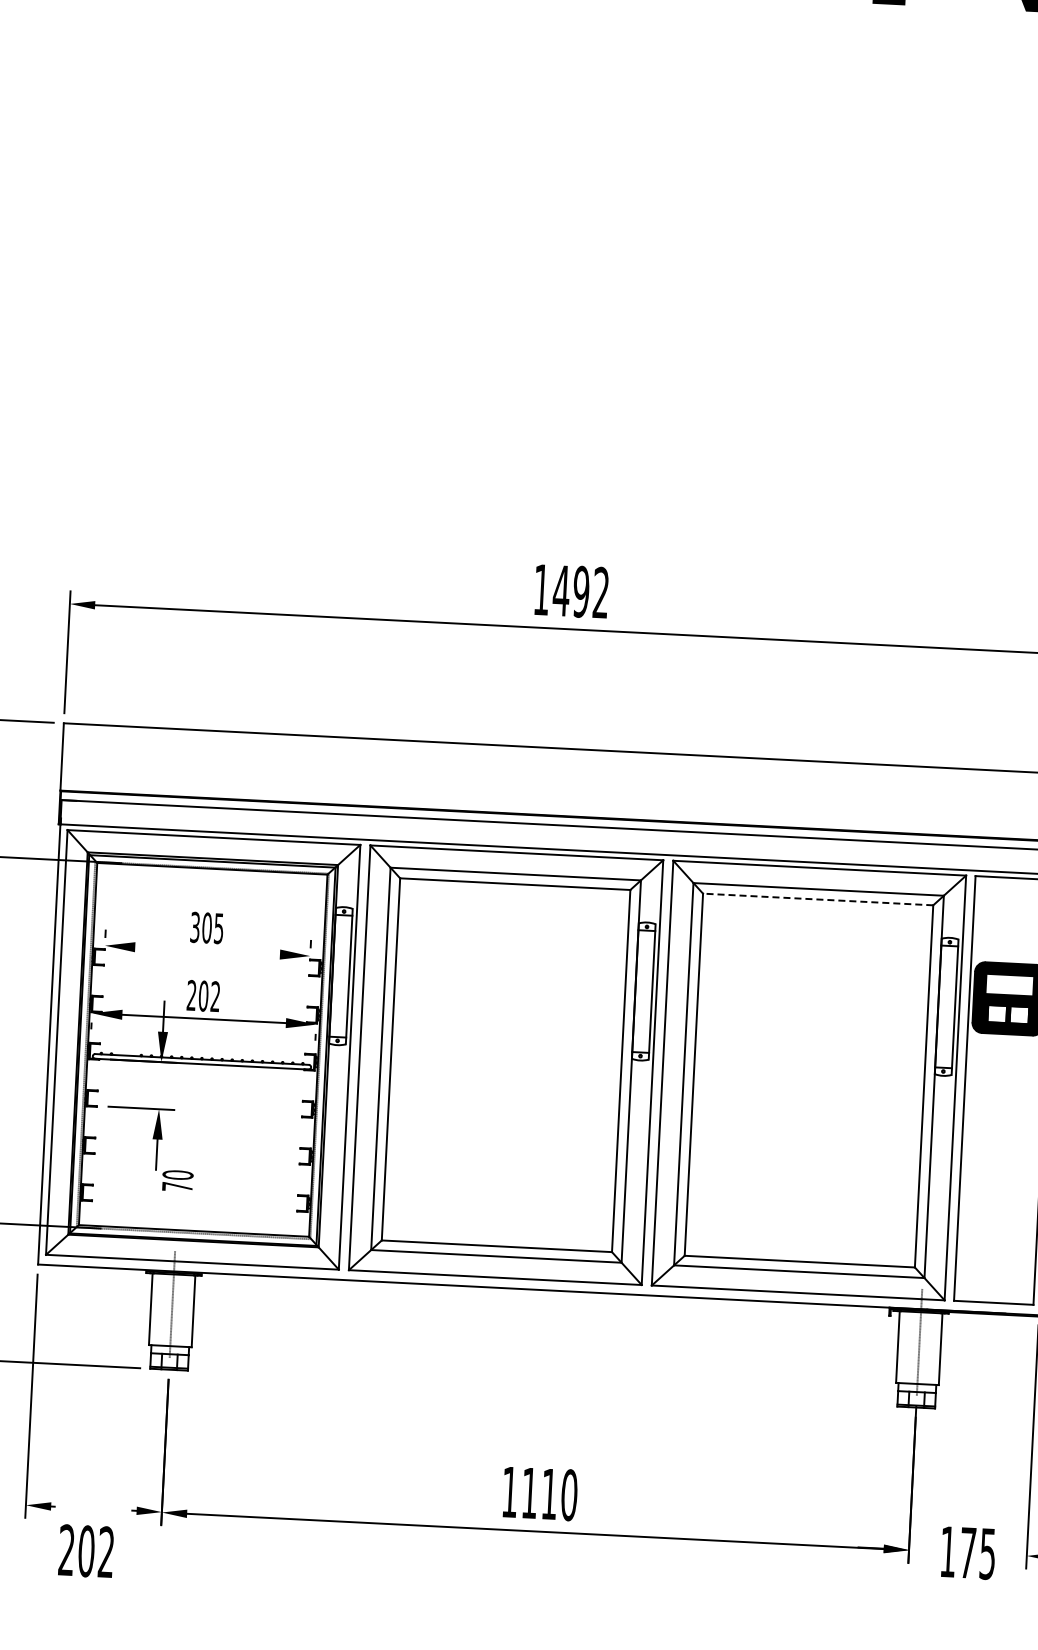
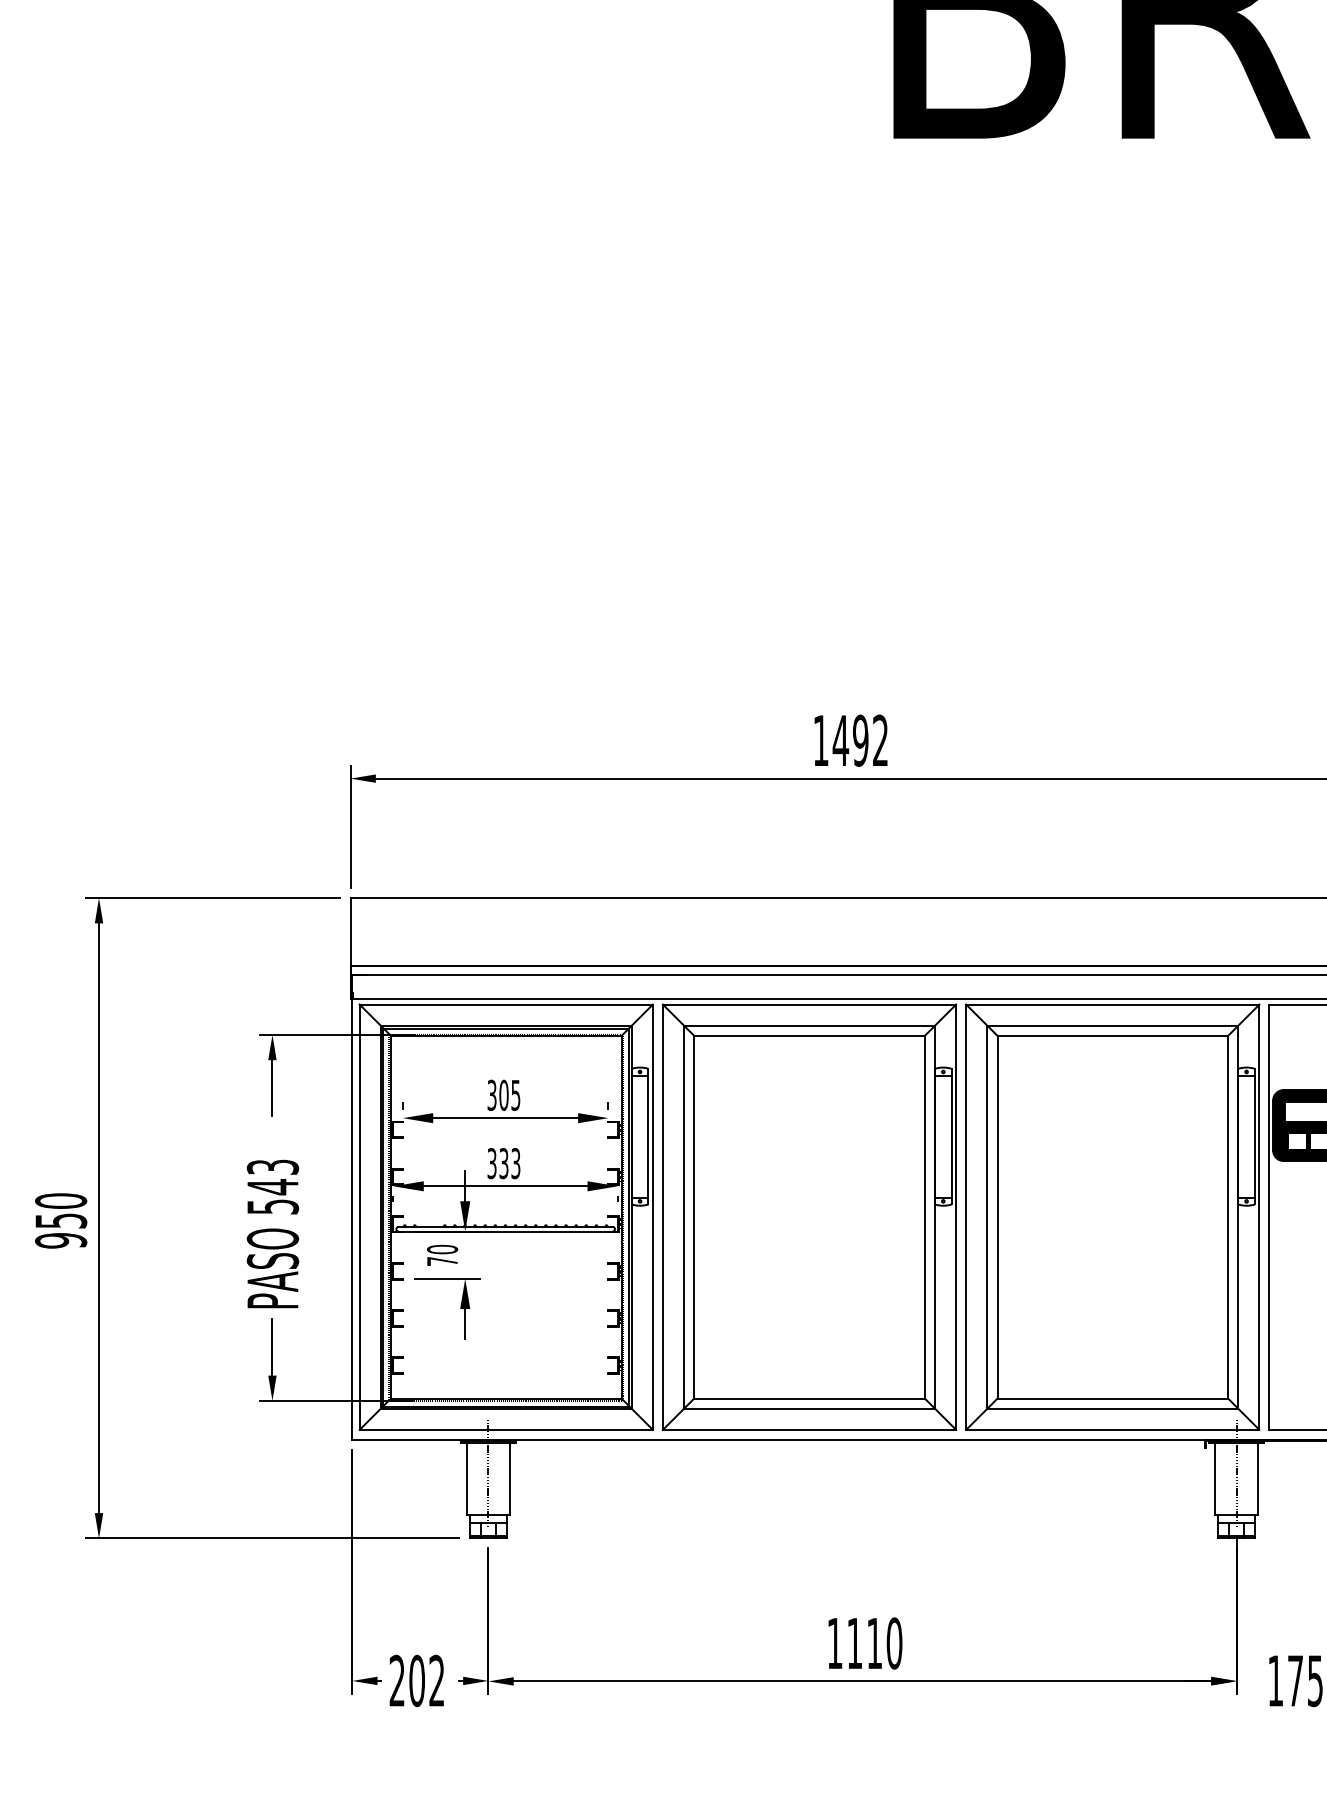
line: (817, 899) -> (1112, 1035), dashed -> solid
line: (207, 951) -> (505, 1118), added
text: (203, 996) -> (503, 1163), 202 -> 333
text: (177, 1180) -> (442, 1254), moved
text: (85, 1550) -> (416, 1680), moved

